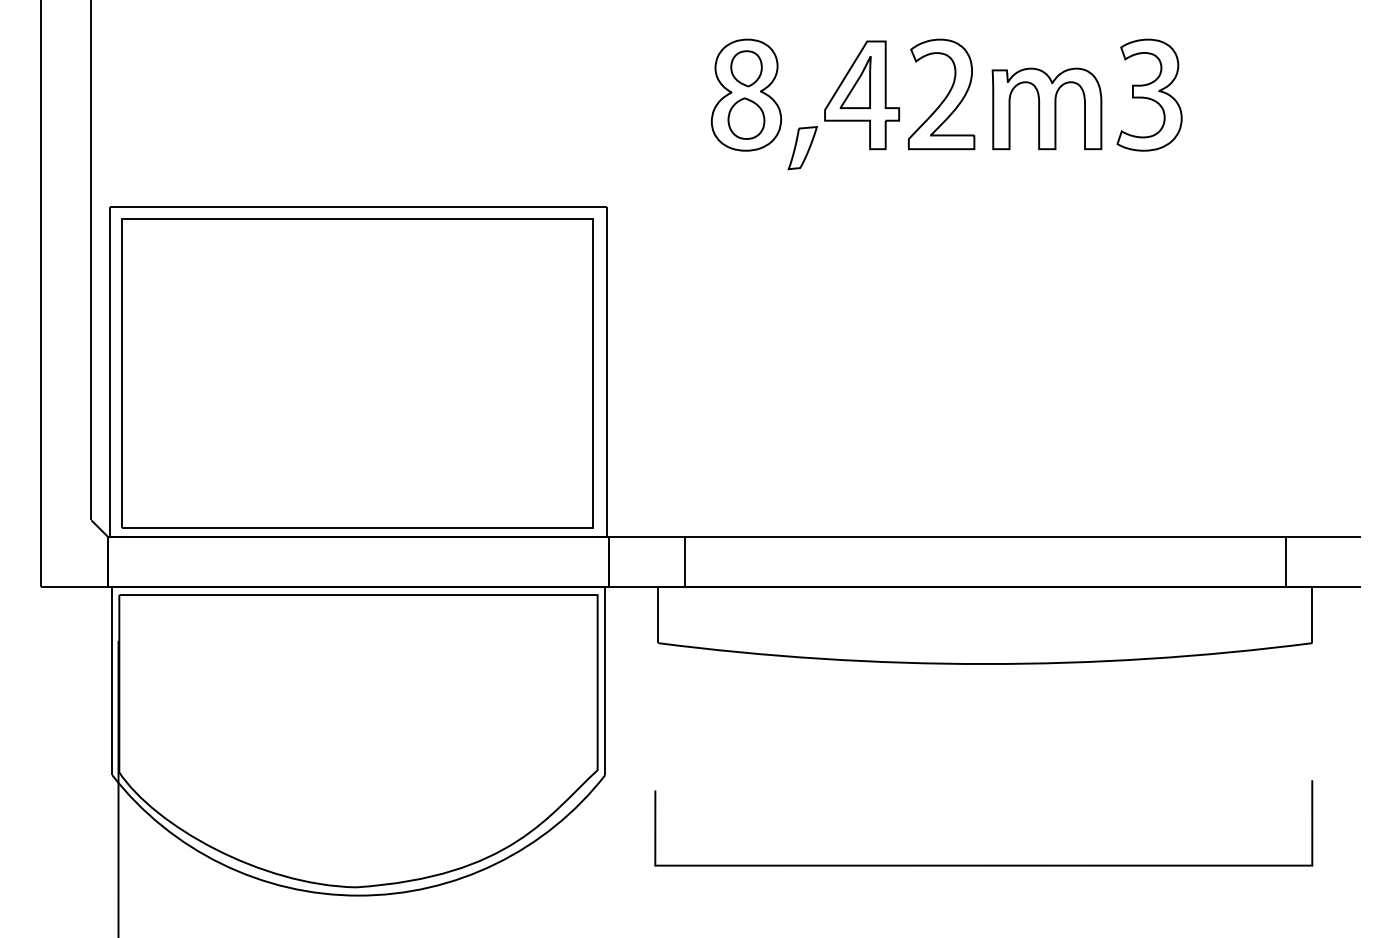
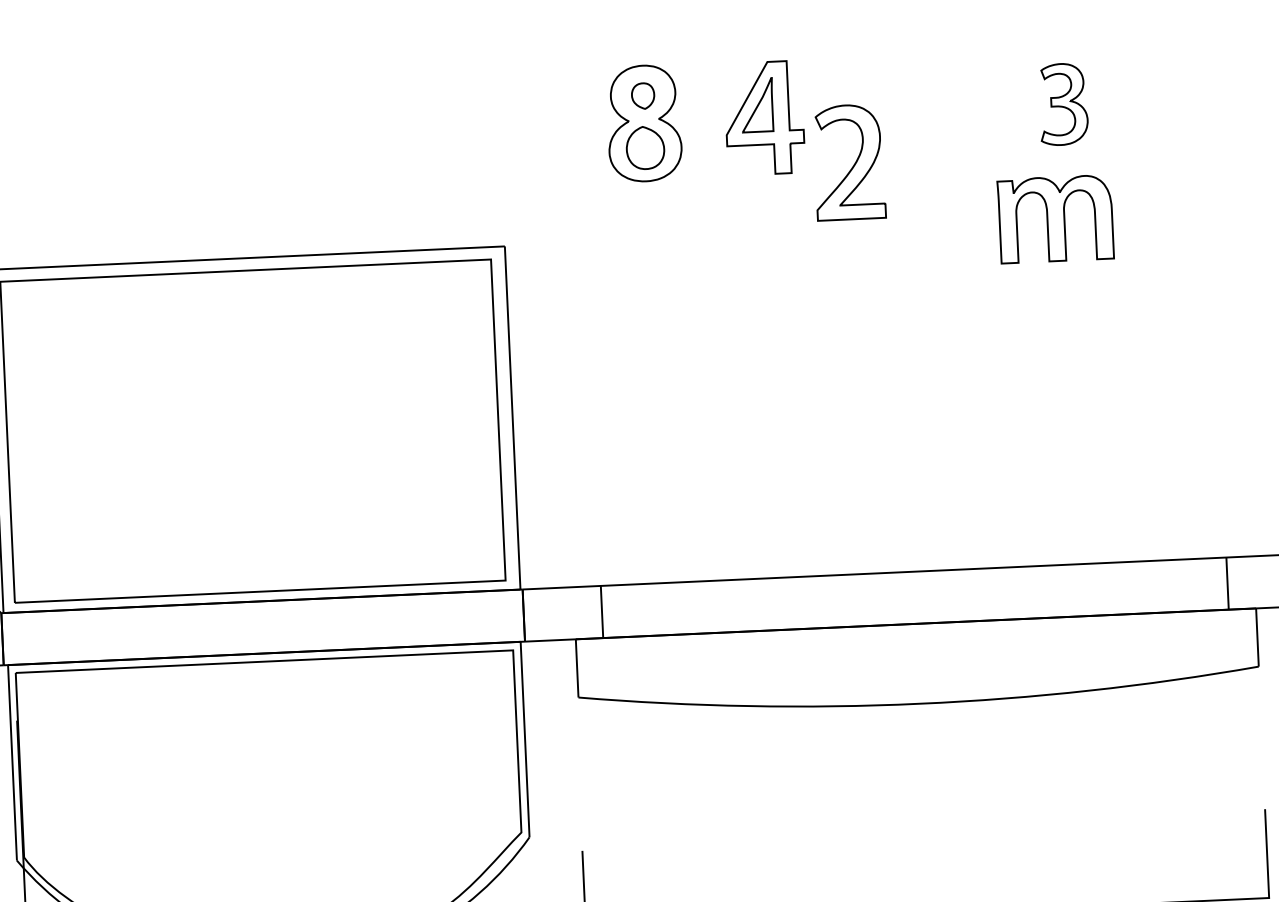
part: (746, 68) -> (643, 95), size x0.7
part: (941, 94) -> (849, 162), moved
part: (1149, 94) -> (1063, 103), size x0.7
part: (1046, 108) -> (1055, 218), moved
part: (802, 148) -> (705, 176), removed

